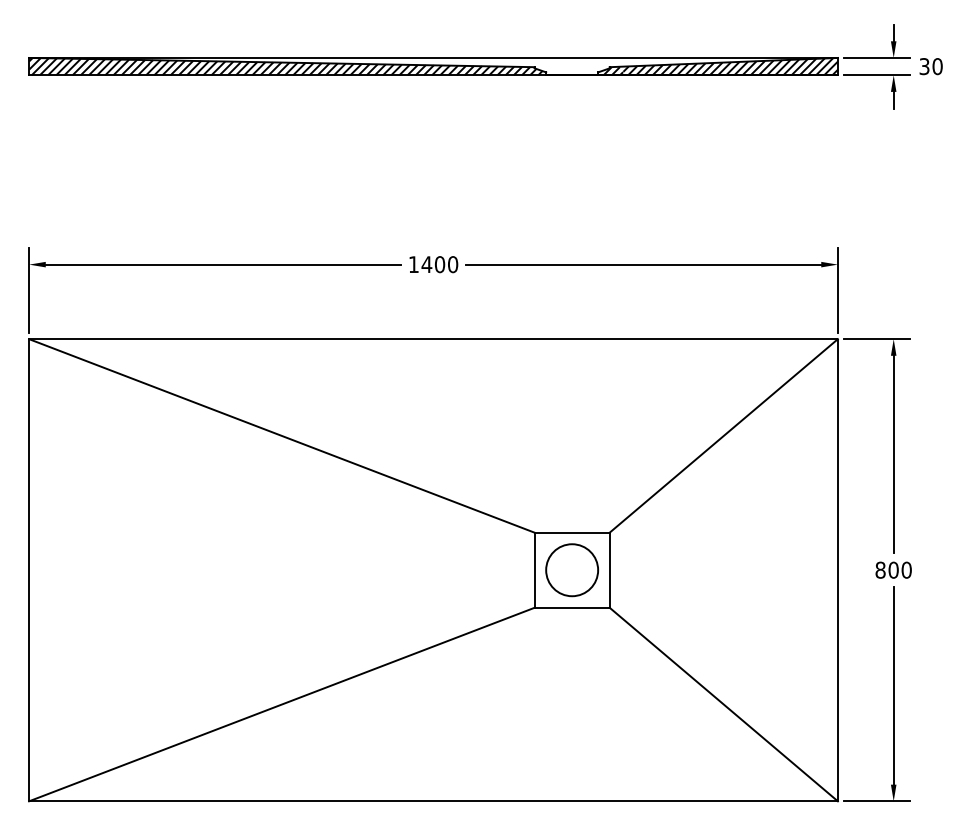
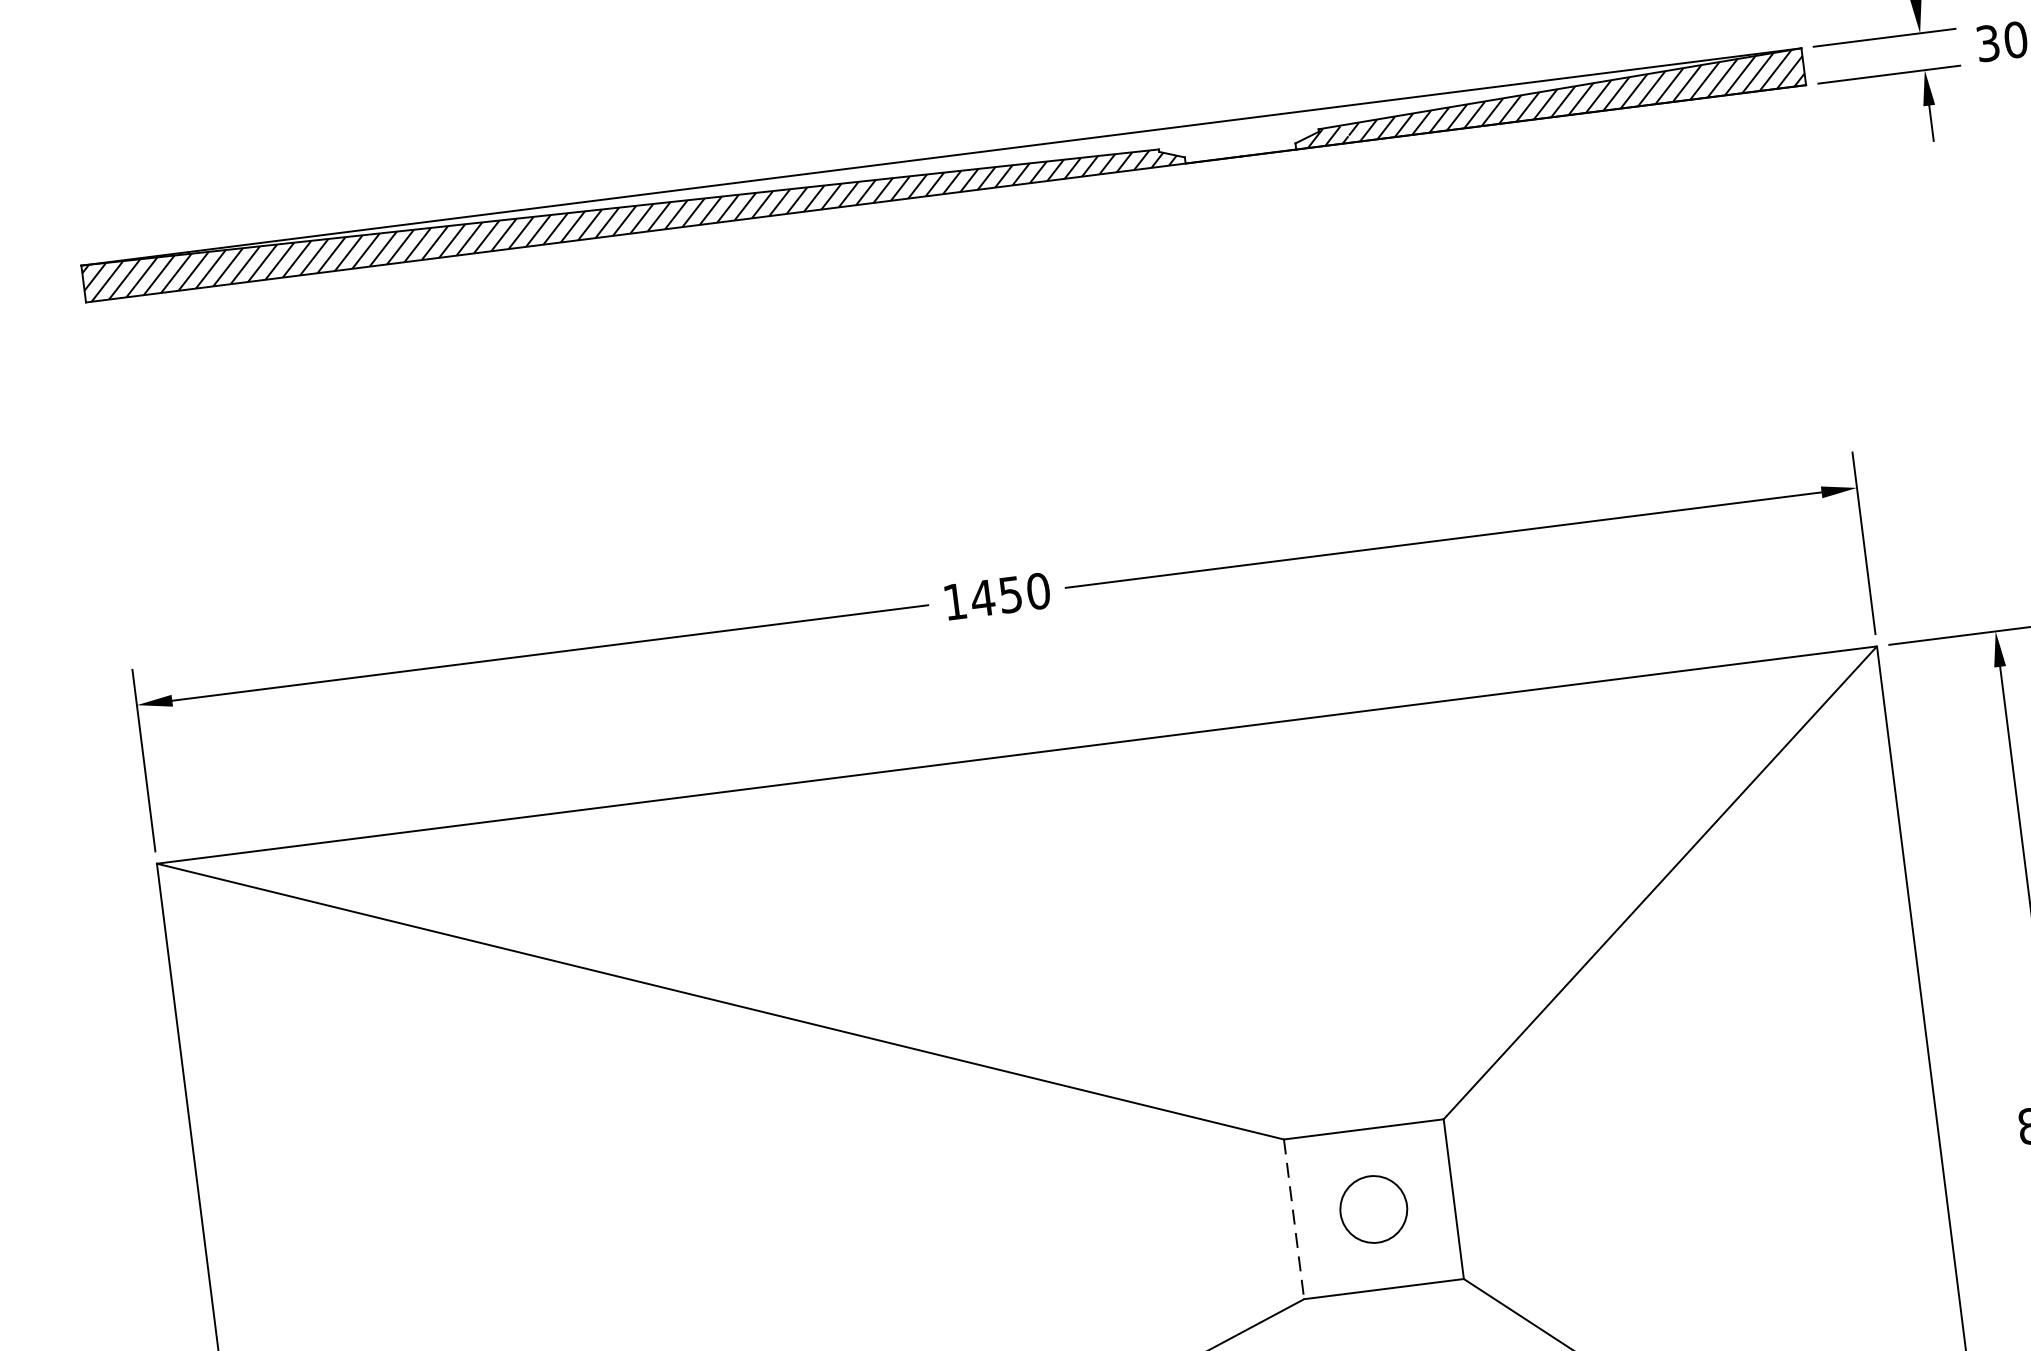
text: (439, 264) -> (1009, 594), 1400 -> 1450
line: (534, 570) -> (1293, 1219), solid -> dashed
circle: (571, 570) -> (1372, 1209), size x0.6

